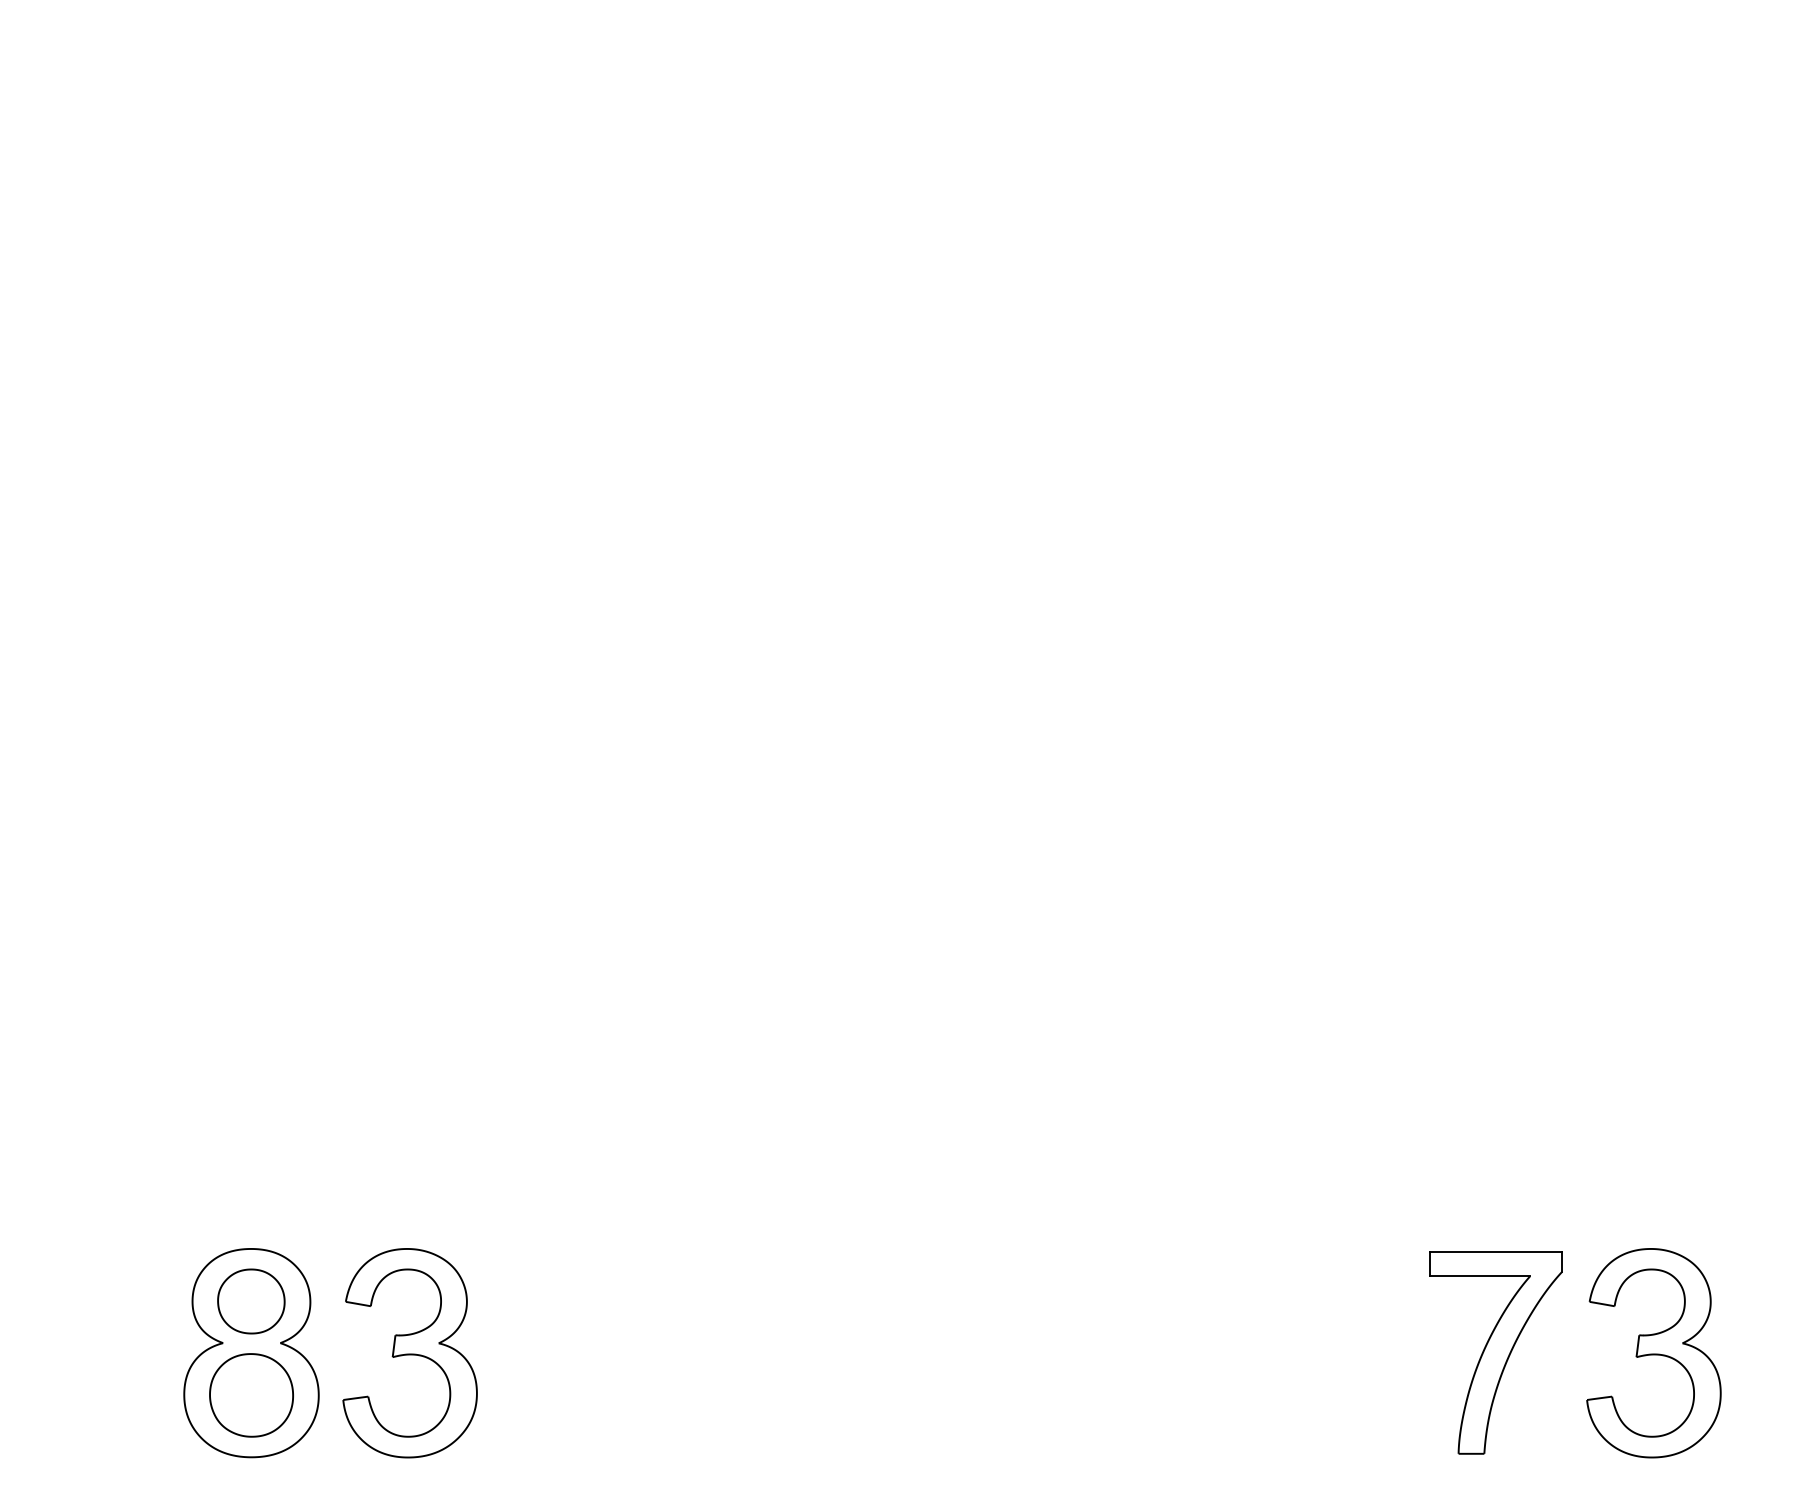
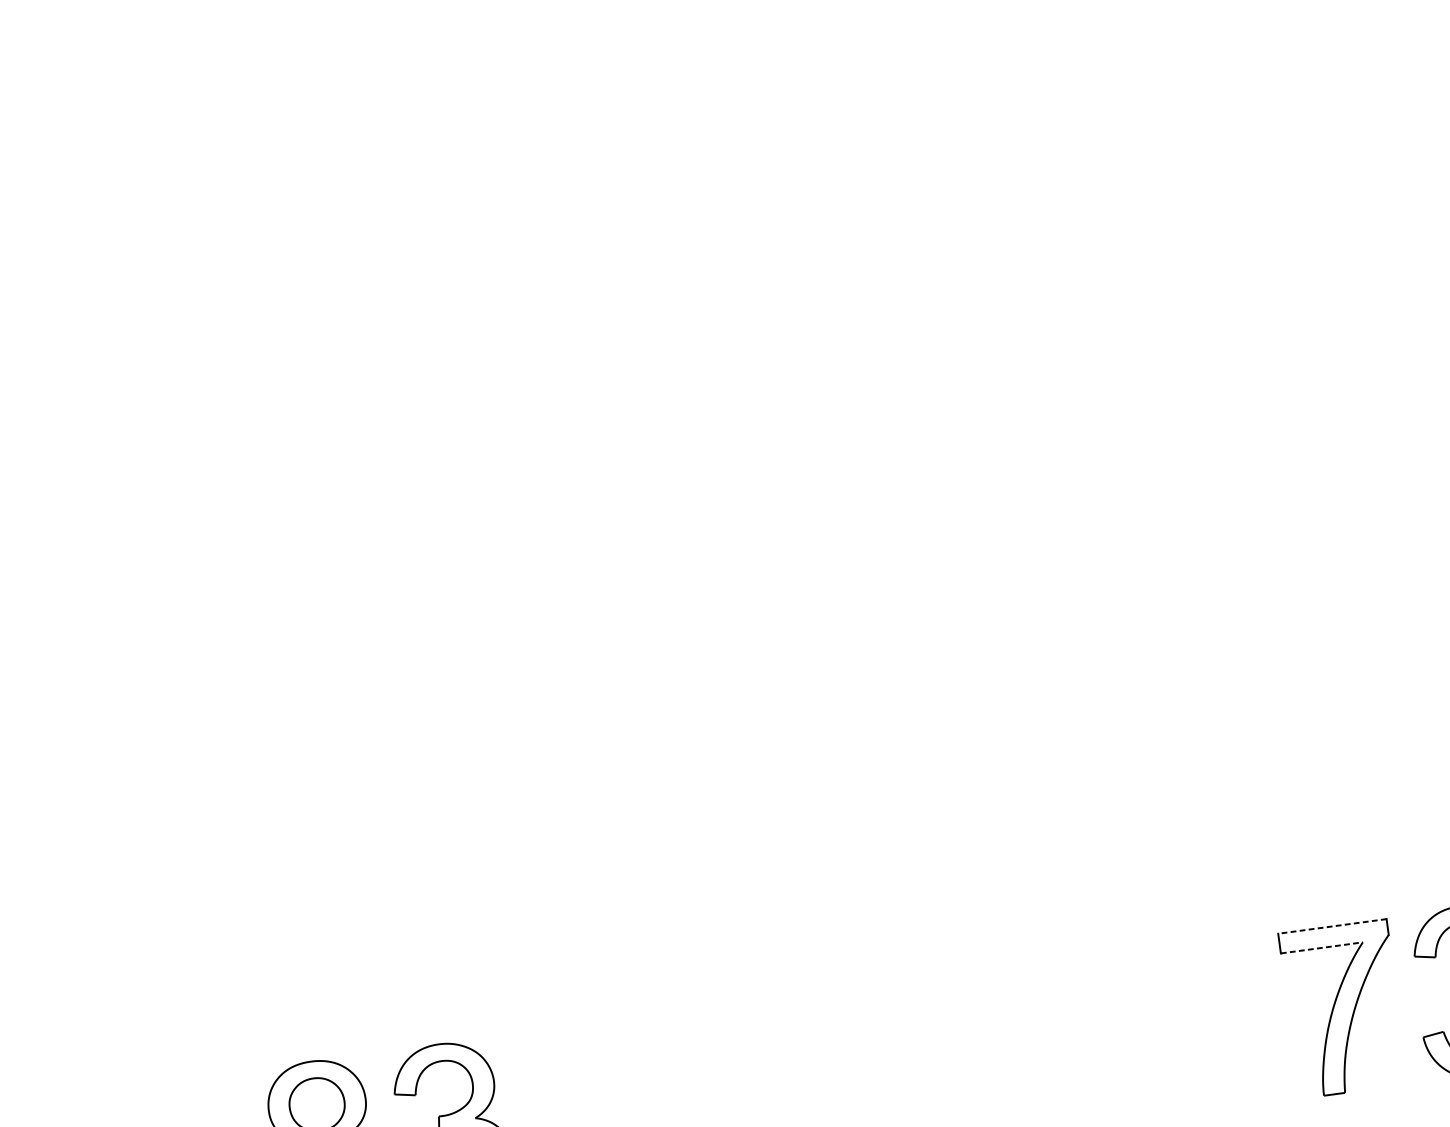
line: (1495, 1252) -> (1331, 926), solid -> dashed
line: (1480, 1276) -> (1322, 947), solid -> dashed

